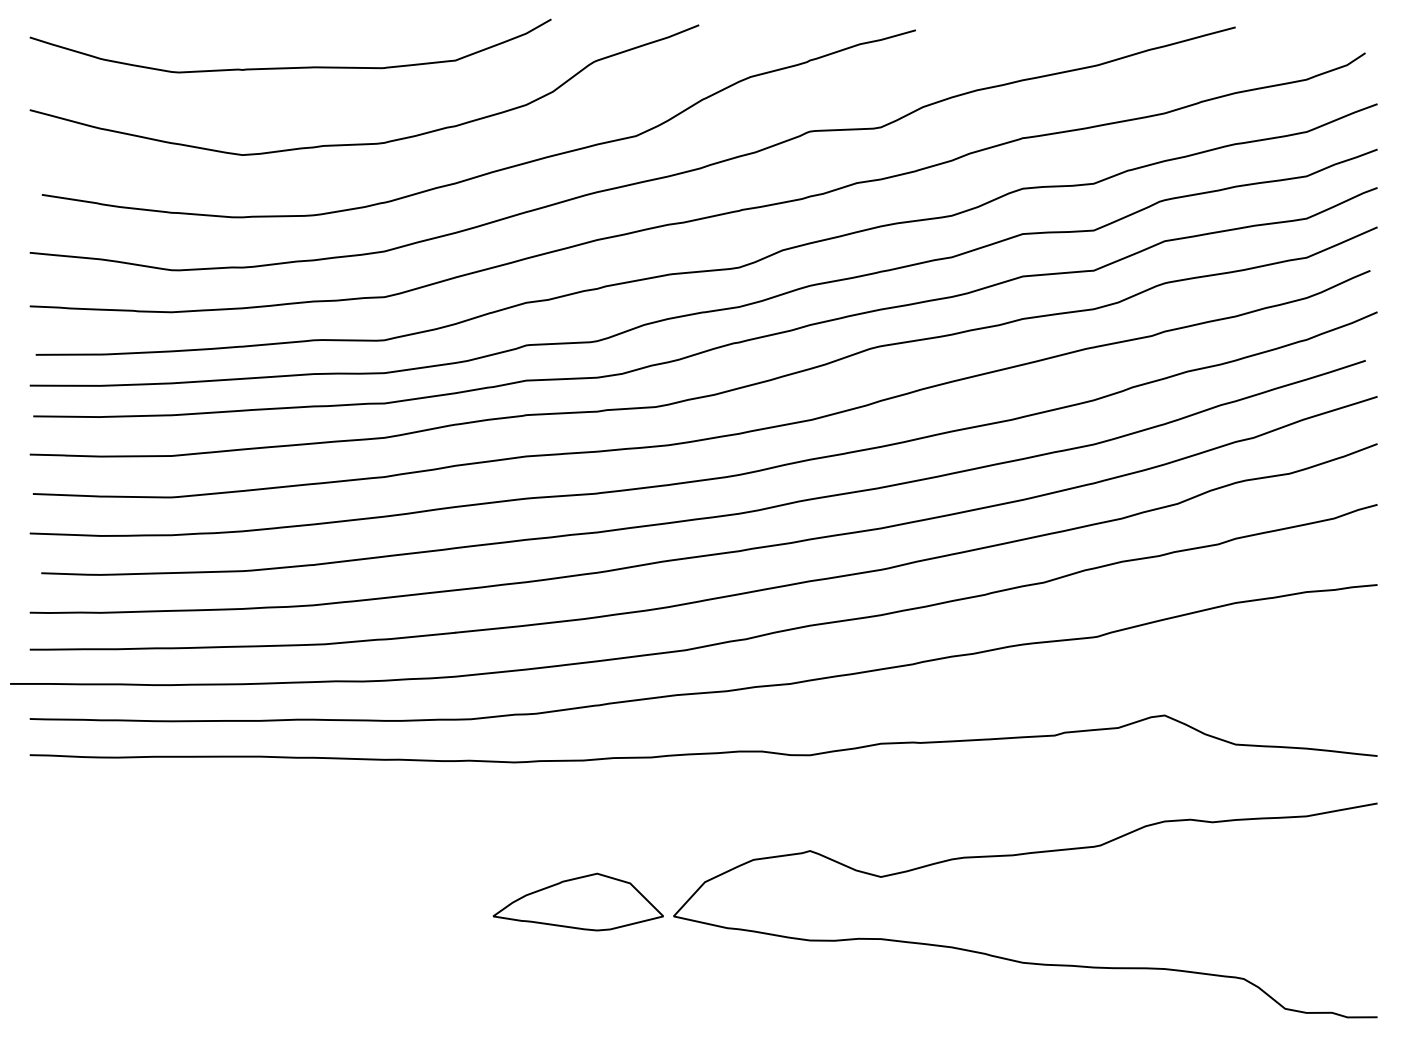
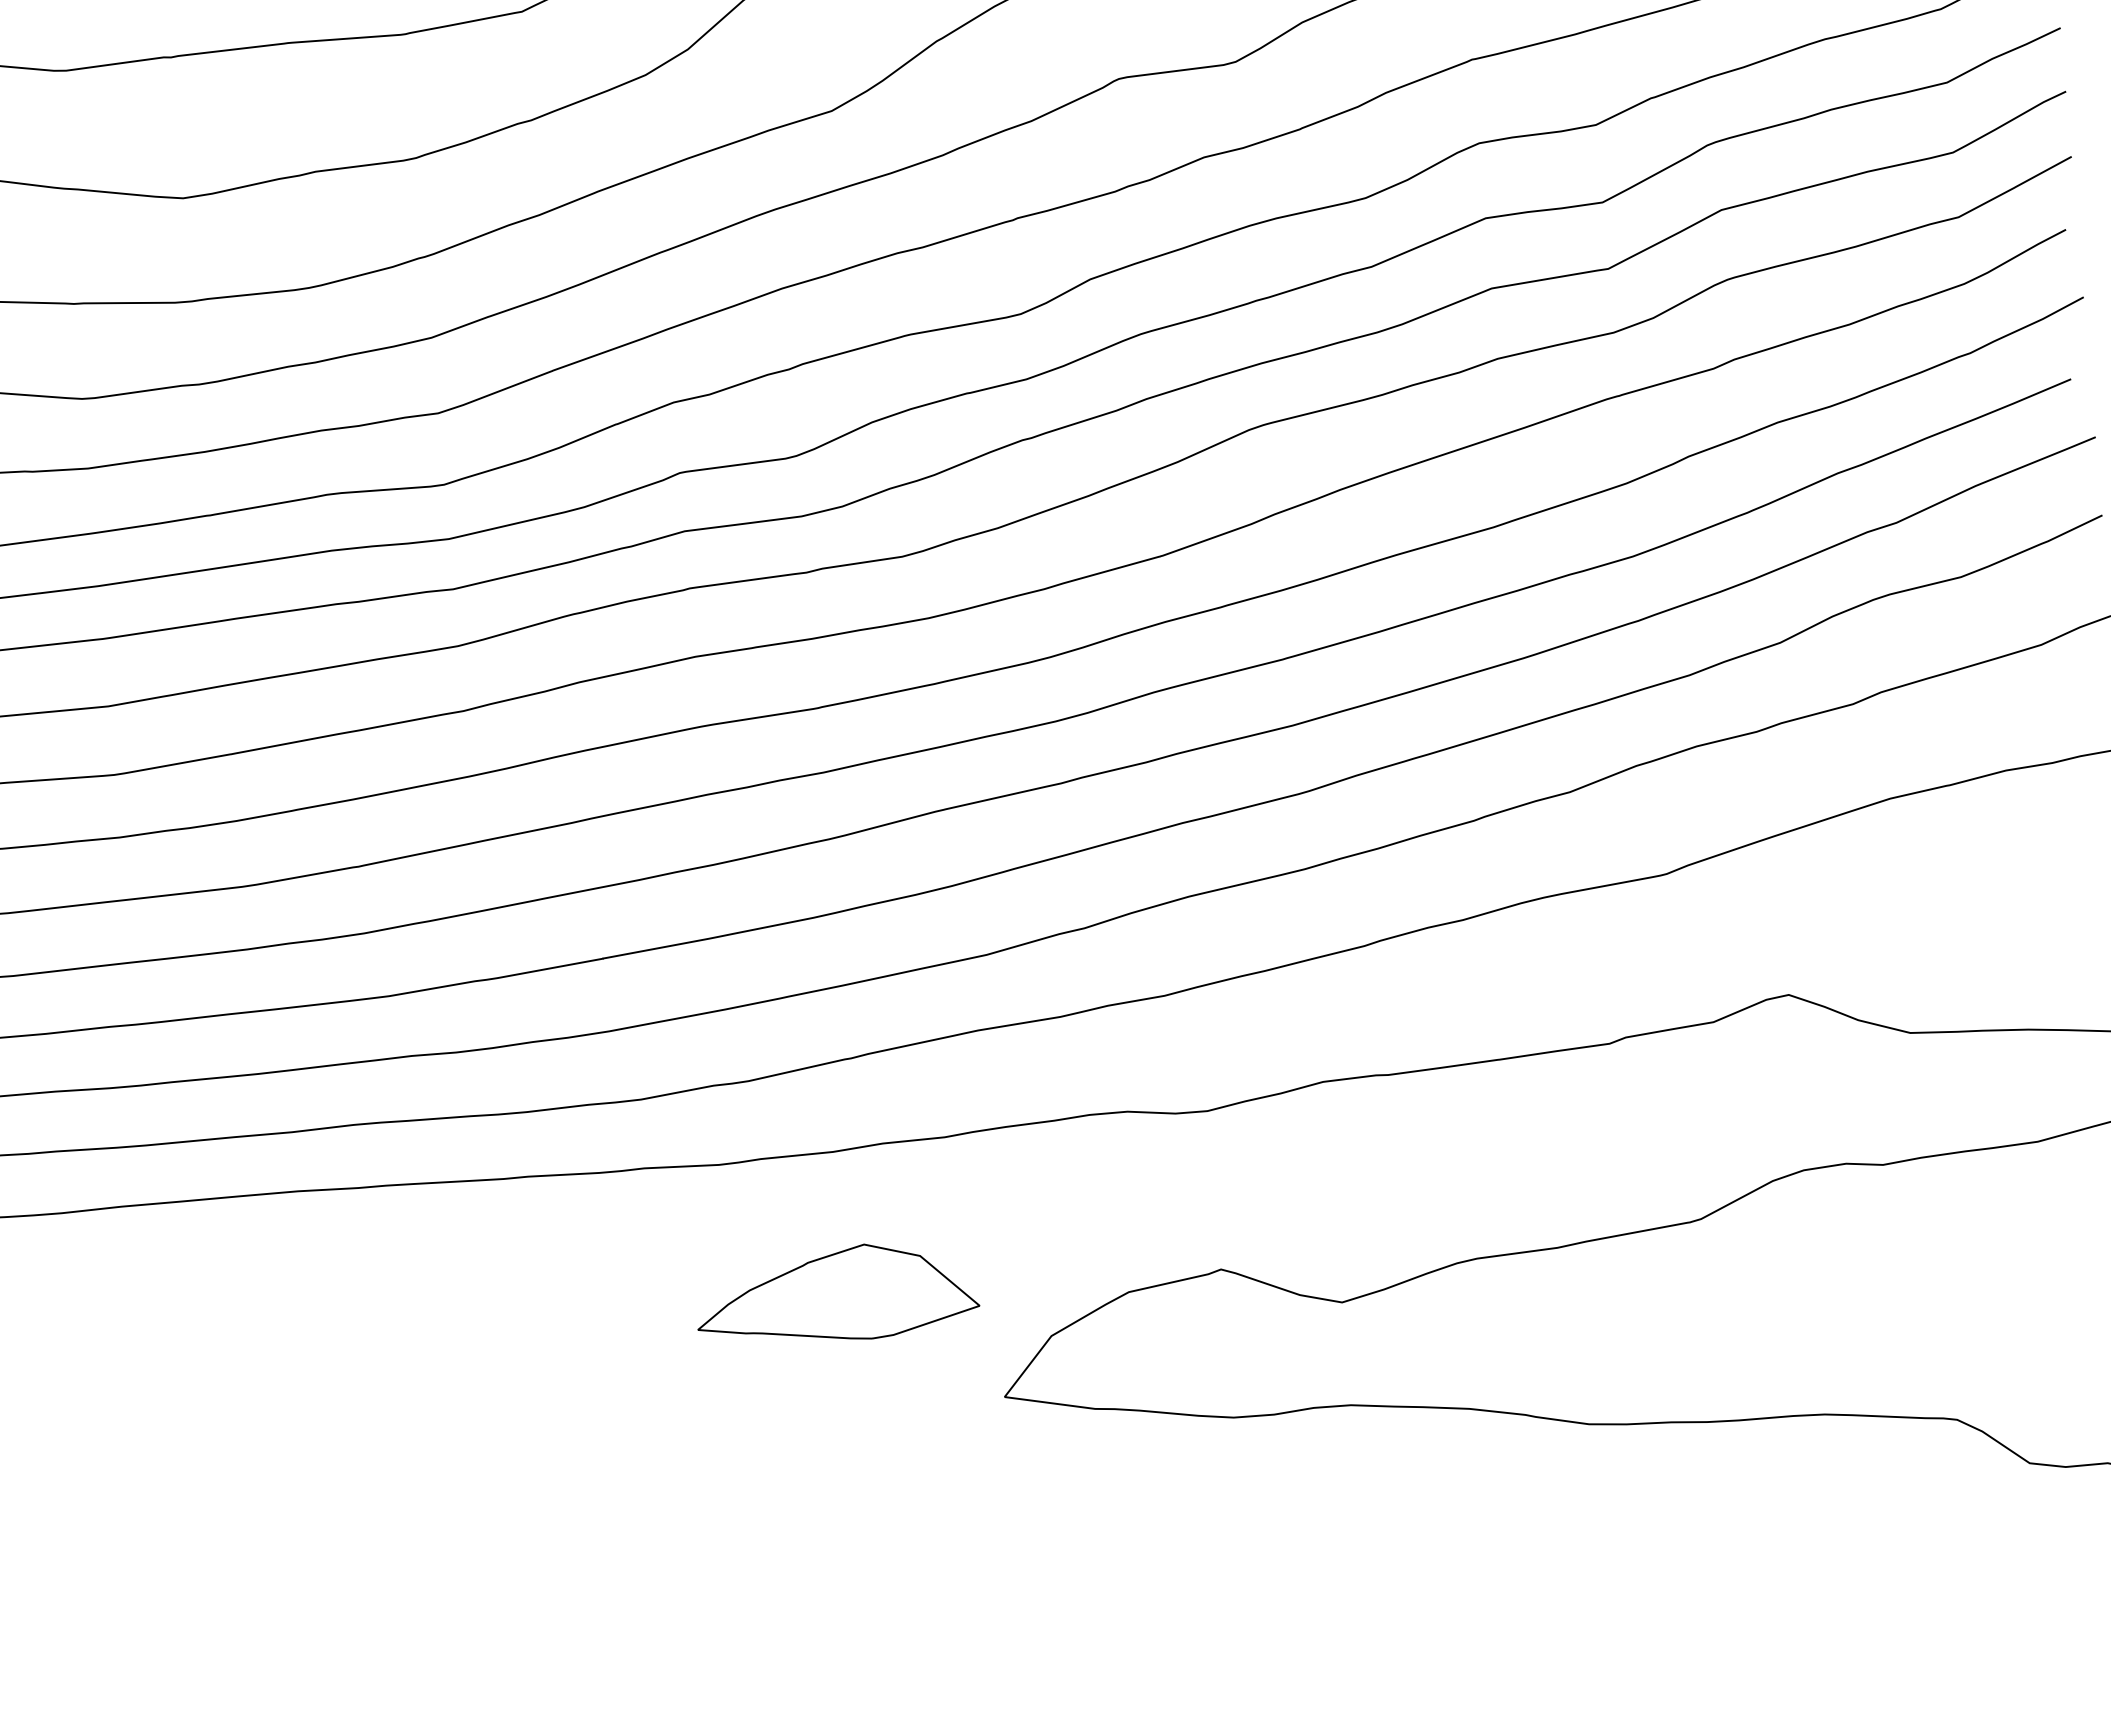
part: (577, 901) -> (835, 1293), moved

